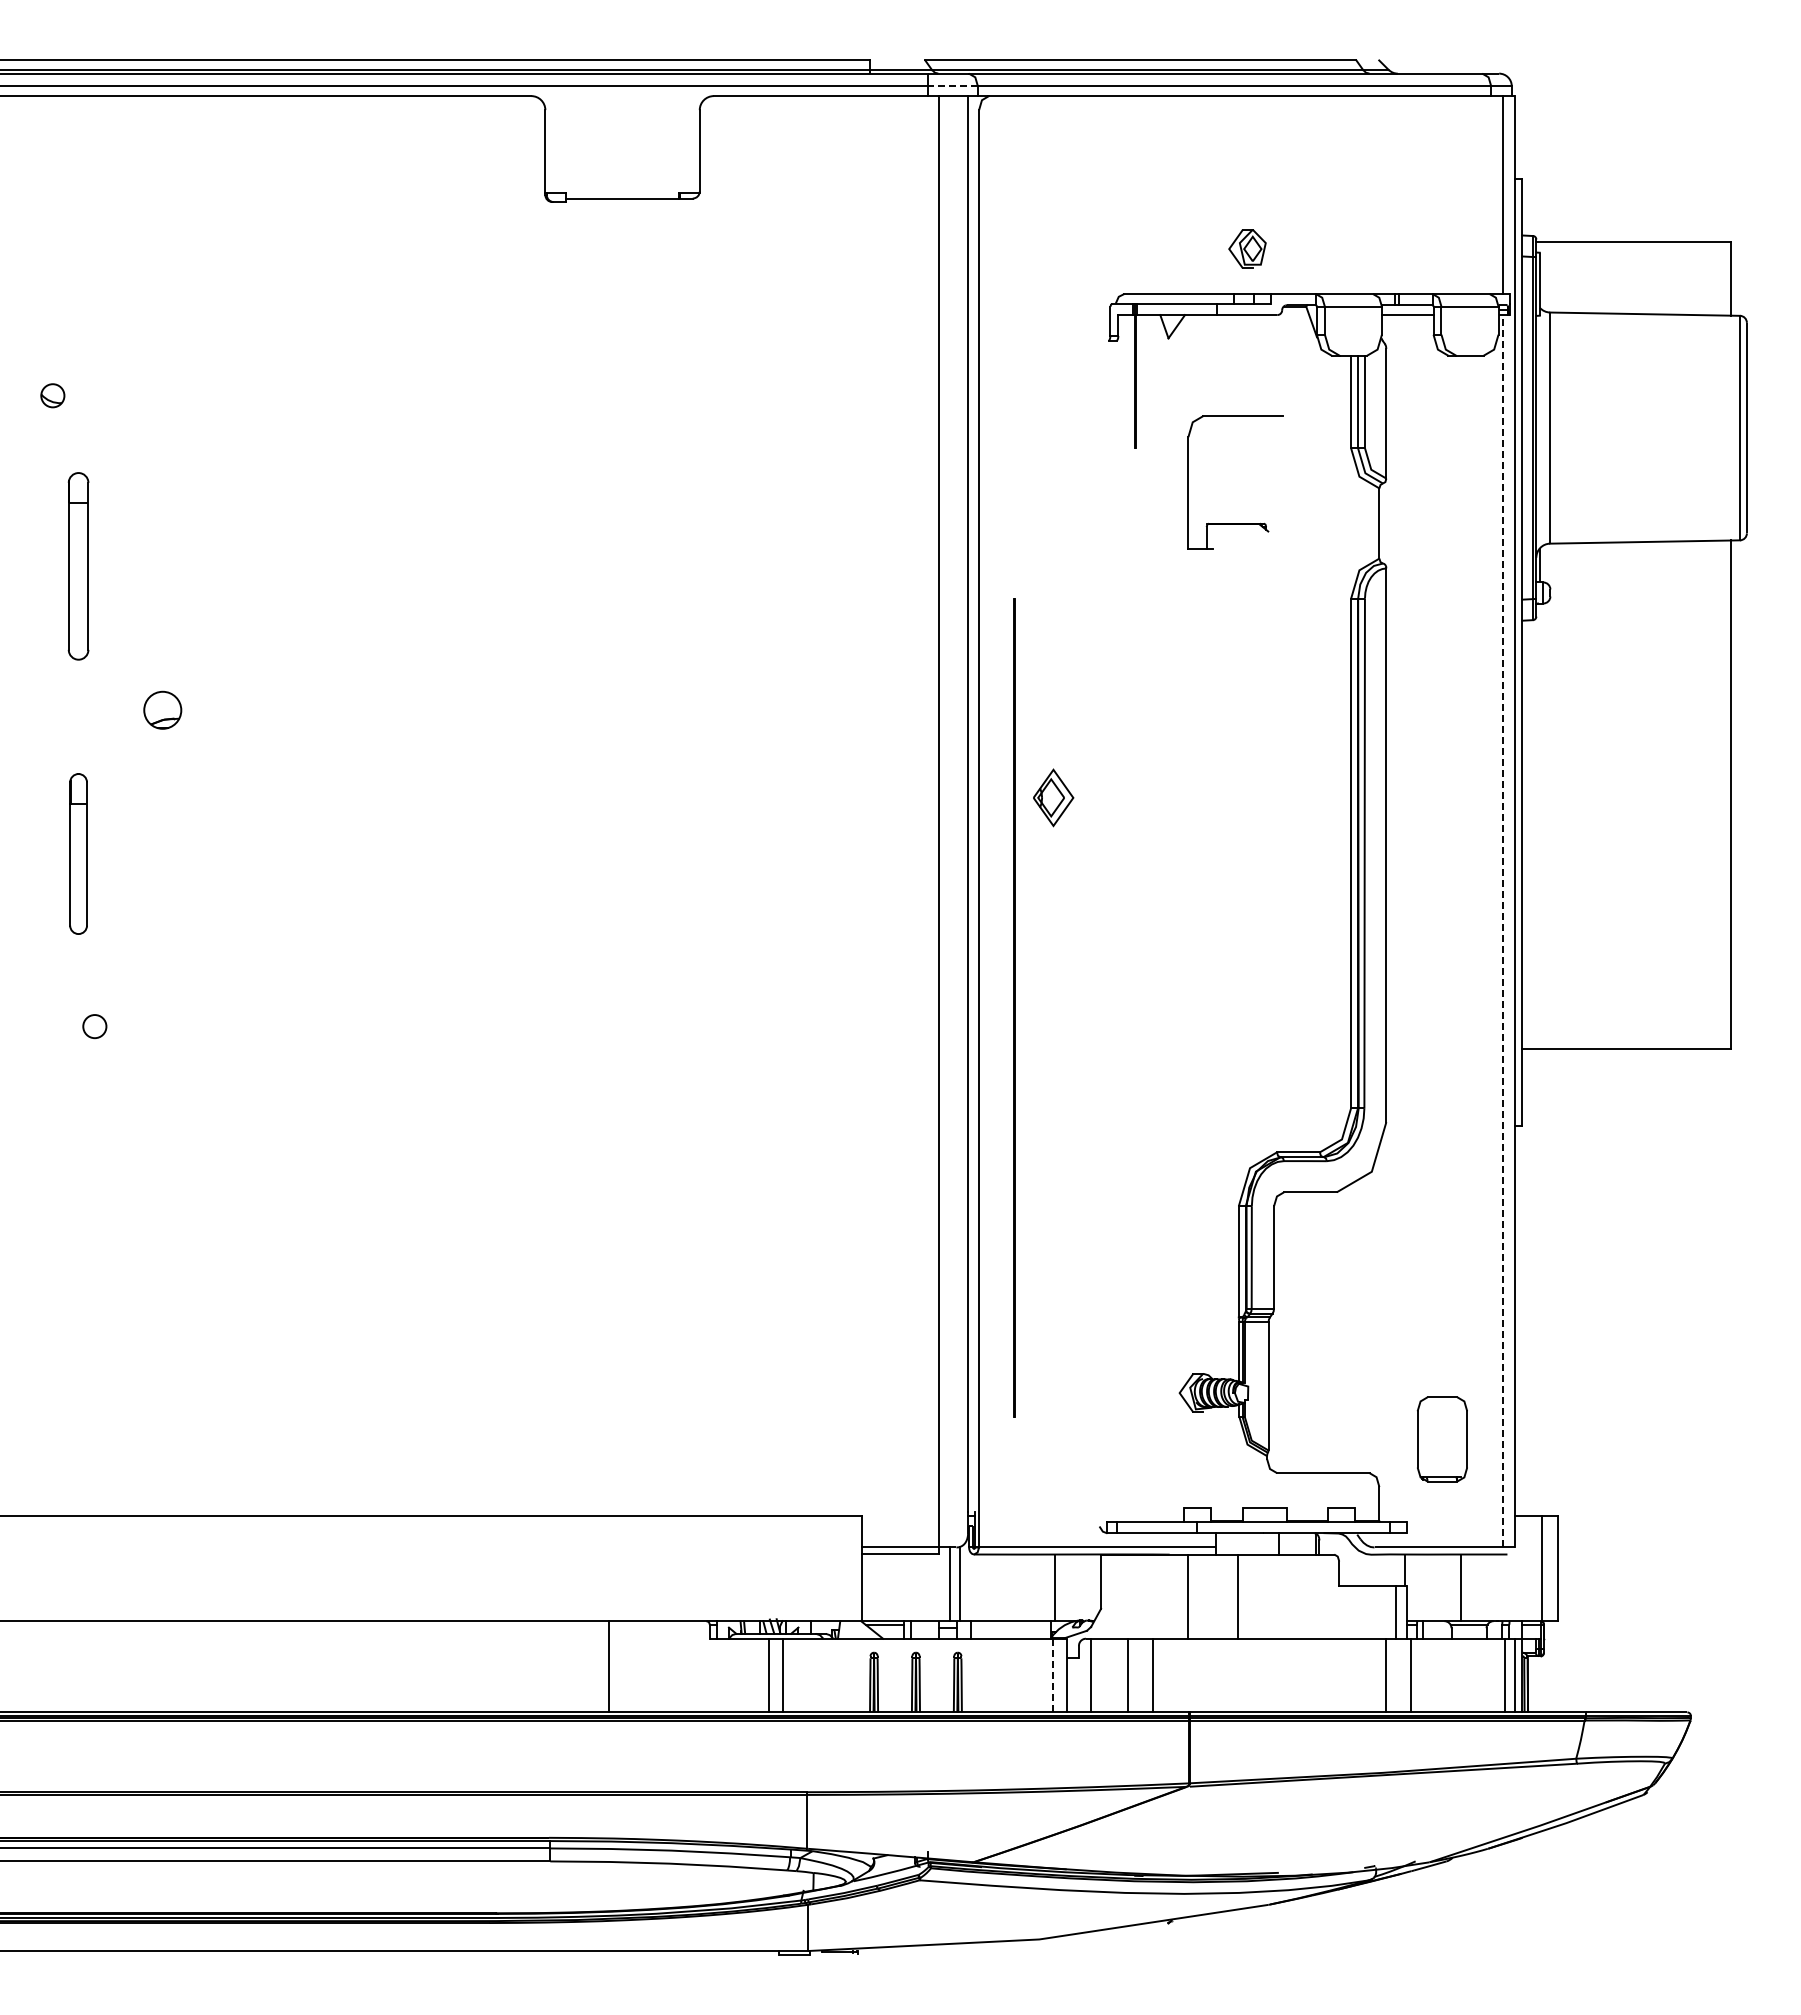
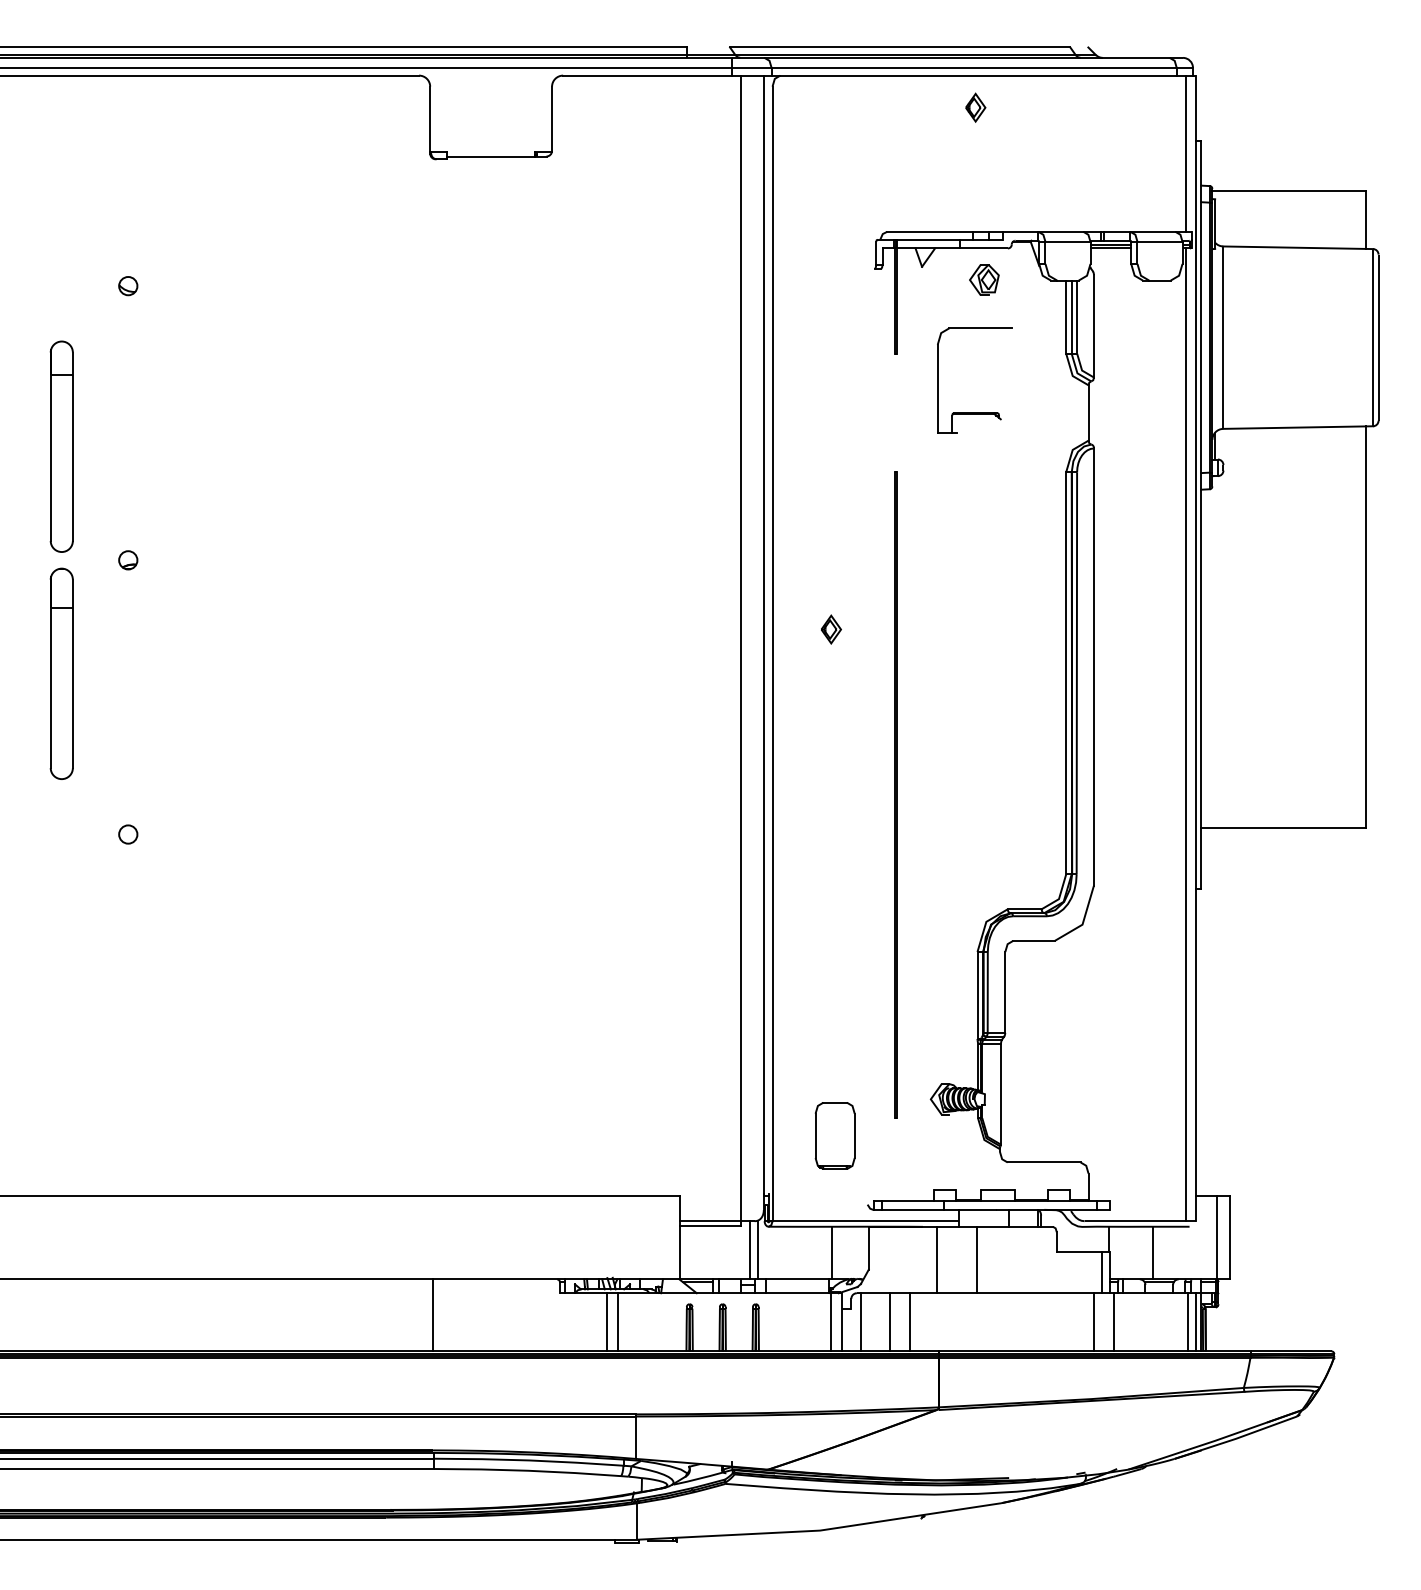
line: (953, 86) -> (752, 68), dashed -> solid
part: (1236, 136) -> (975, 107), added
part: (1247, 248) -> (984, 279), moved
line: (1407, 310) -> (1110, 244), added
part: (52, 395) -> (127, 285), moved
part: (78, 566) -> (61, 446), size x1.43
part: (162, 709) -> (127, 559), size x0.62
part: (1053, 797) -> (831, 629), size x0.62
part: (78, 853) -> (61, 673), size x1.67
line: (1503, 930) -> (1186, 734), dashed -> solid
line: (1014, 1007) -> (895, 795), moved
circle: (94, 1026) -> (127, 834), moved
part: (1442, 1439) -> (835, 1135), moved
line: (609, 1666) -> (433, 1315), moved
line: (1052, 1675) -> (830, 1322), dashed -> solid

